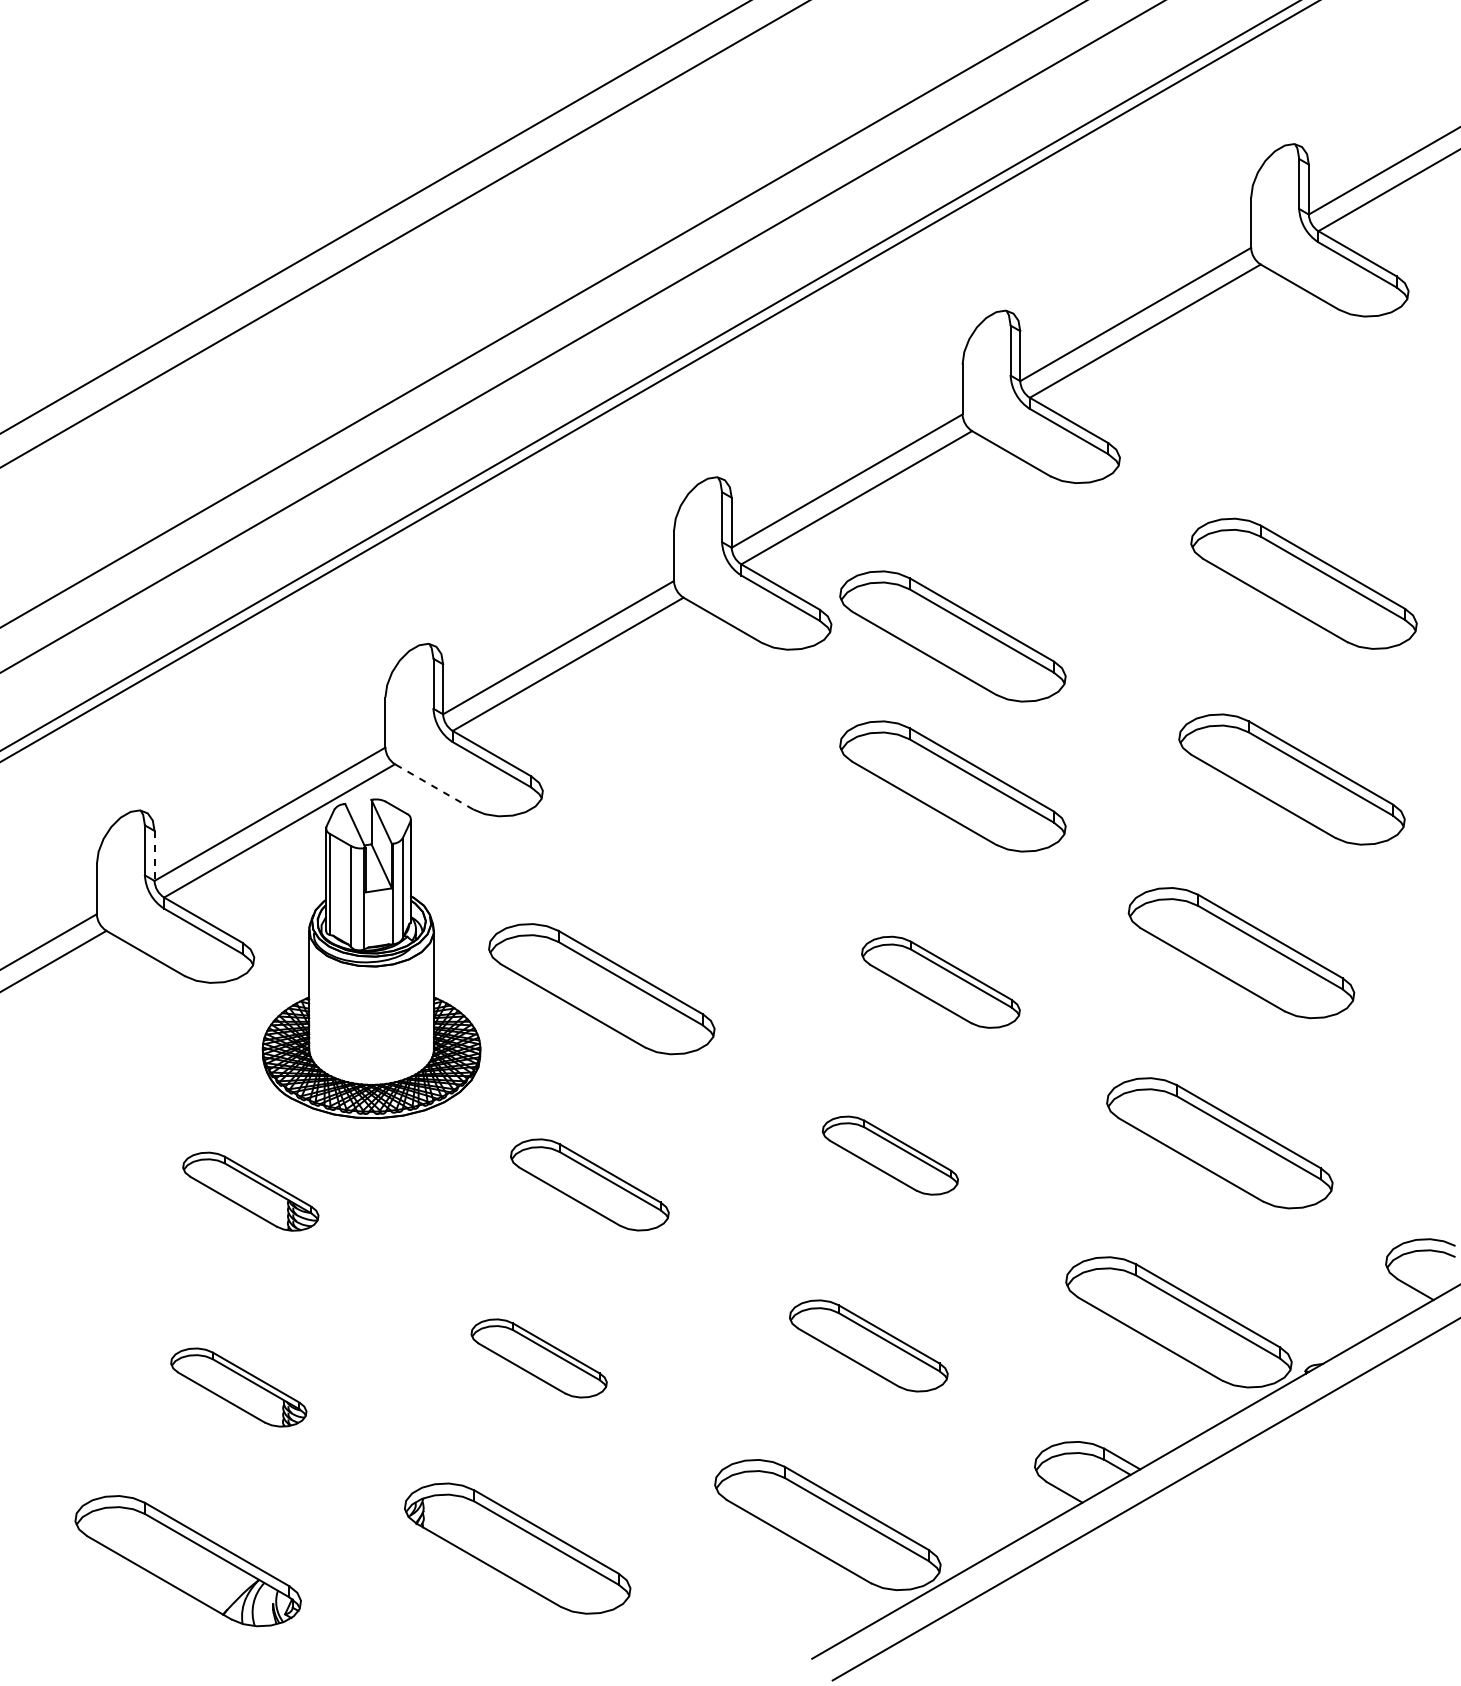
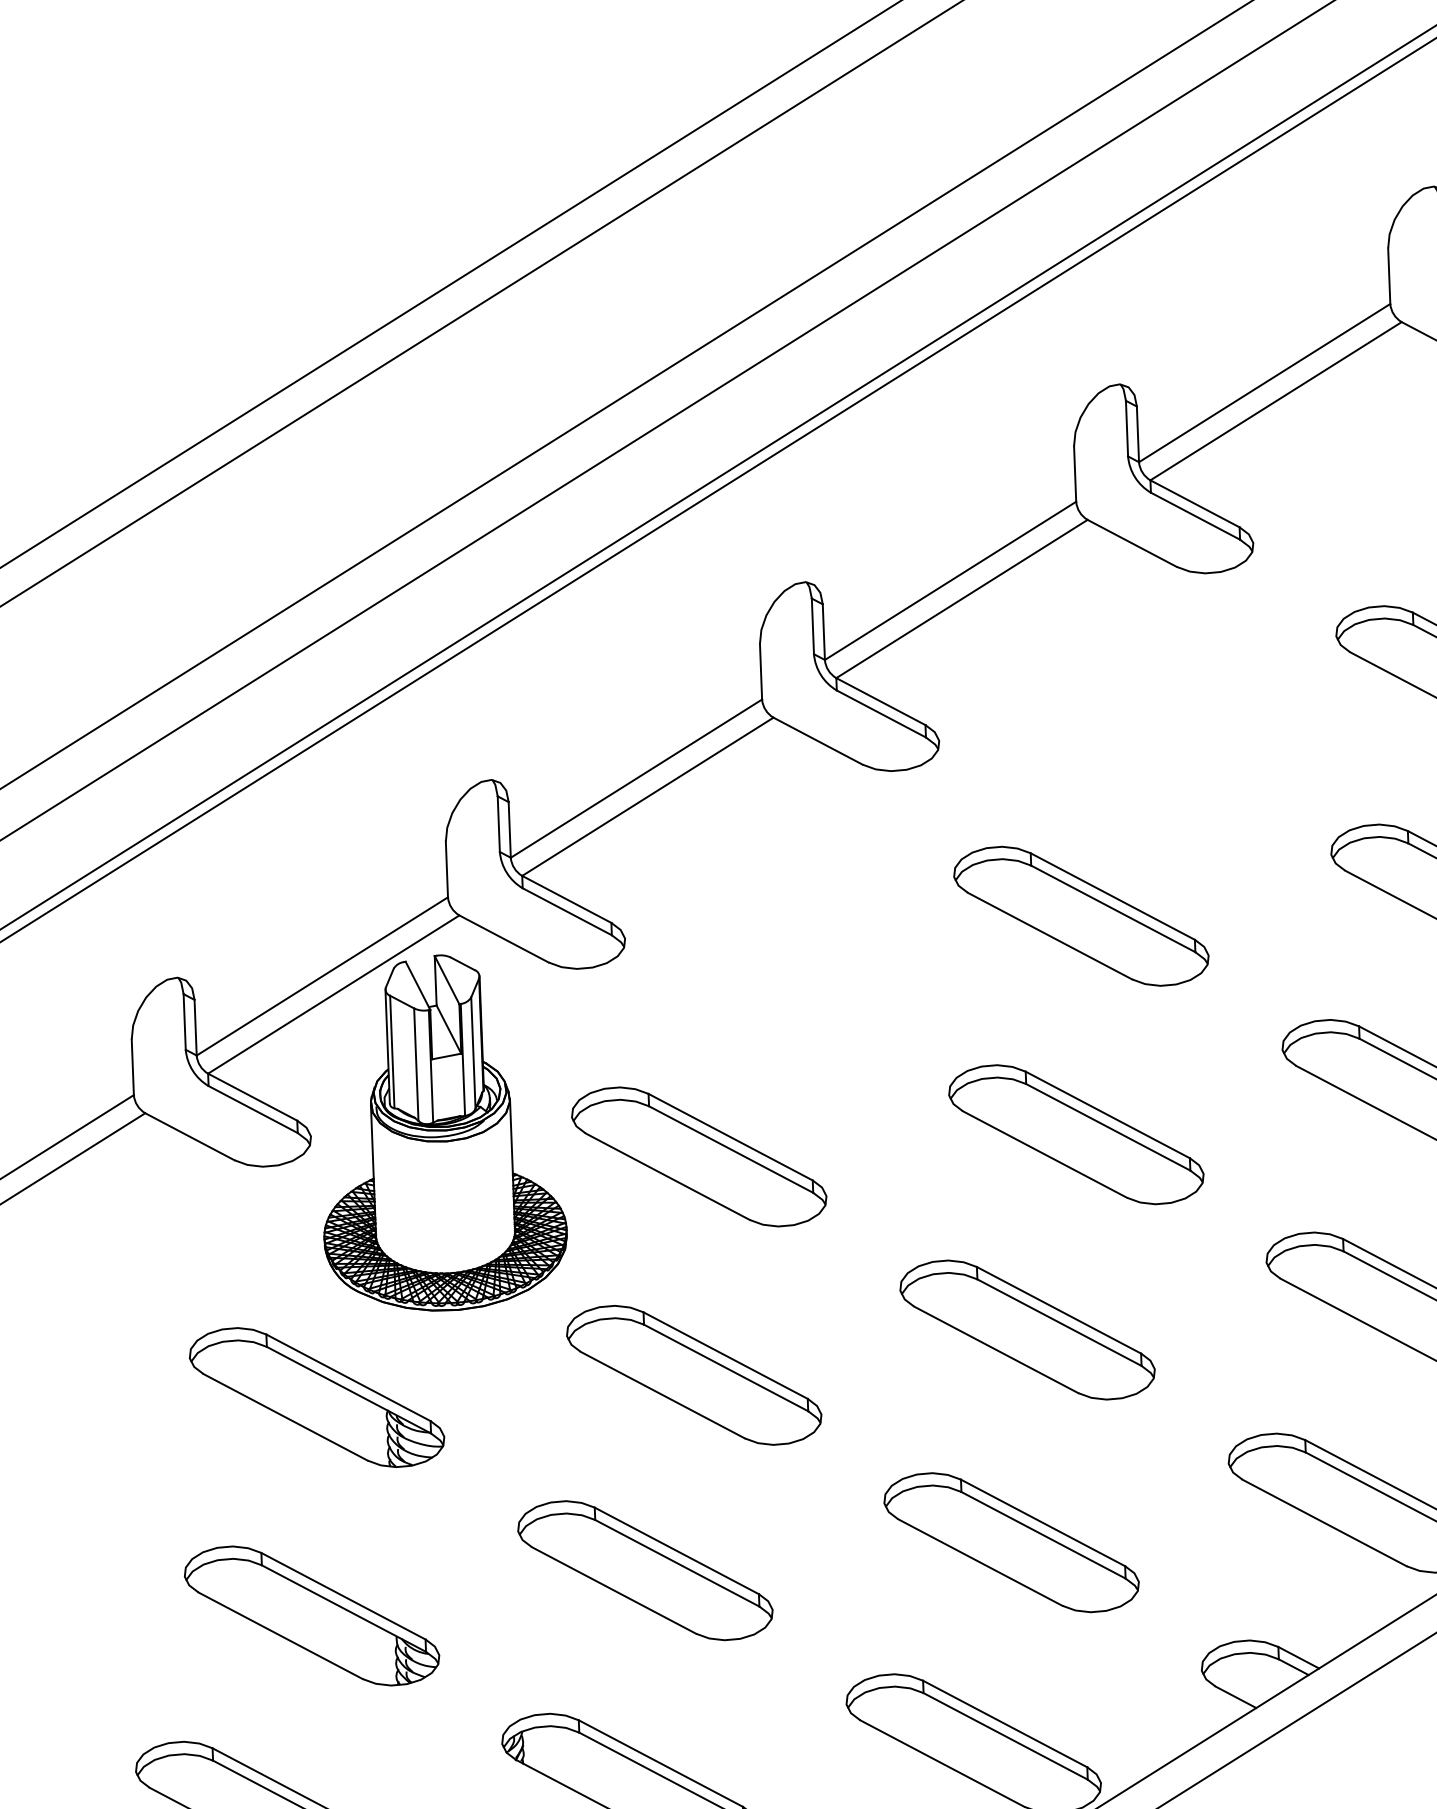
part: (952, 636) -> (1074, 749), removed
line: (433, 786) -> (503, 938), dashed -> solid
line: (154, 855) -> (195, 1027), dashed -> solid
part: (940, 982) -> (1075, 1135), size x1.43
part: (890, 1155) -> (1027, 1329), size x1.67
part: (589, 1184) -> (693, 1374), size x1.43
part: (250, 1191) -> (316, 1397), size x1.67
part: (868, 1345) -> (1011, 1542), size x1.43
part: (538, 1358) -> (644, 1570), size x1.67
part: (238, 1387) -> (311, 1615), size x1.67

